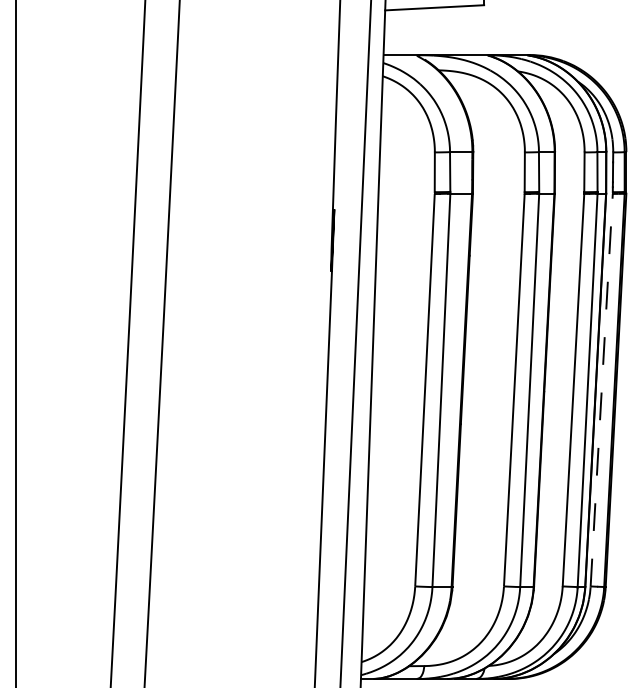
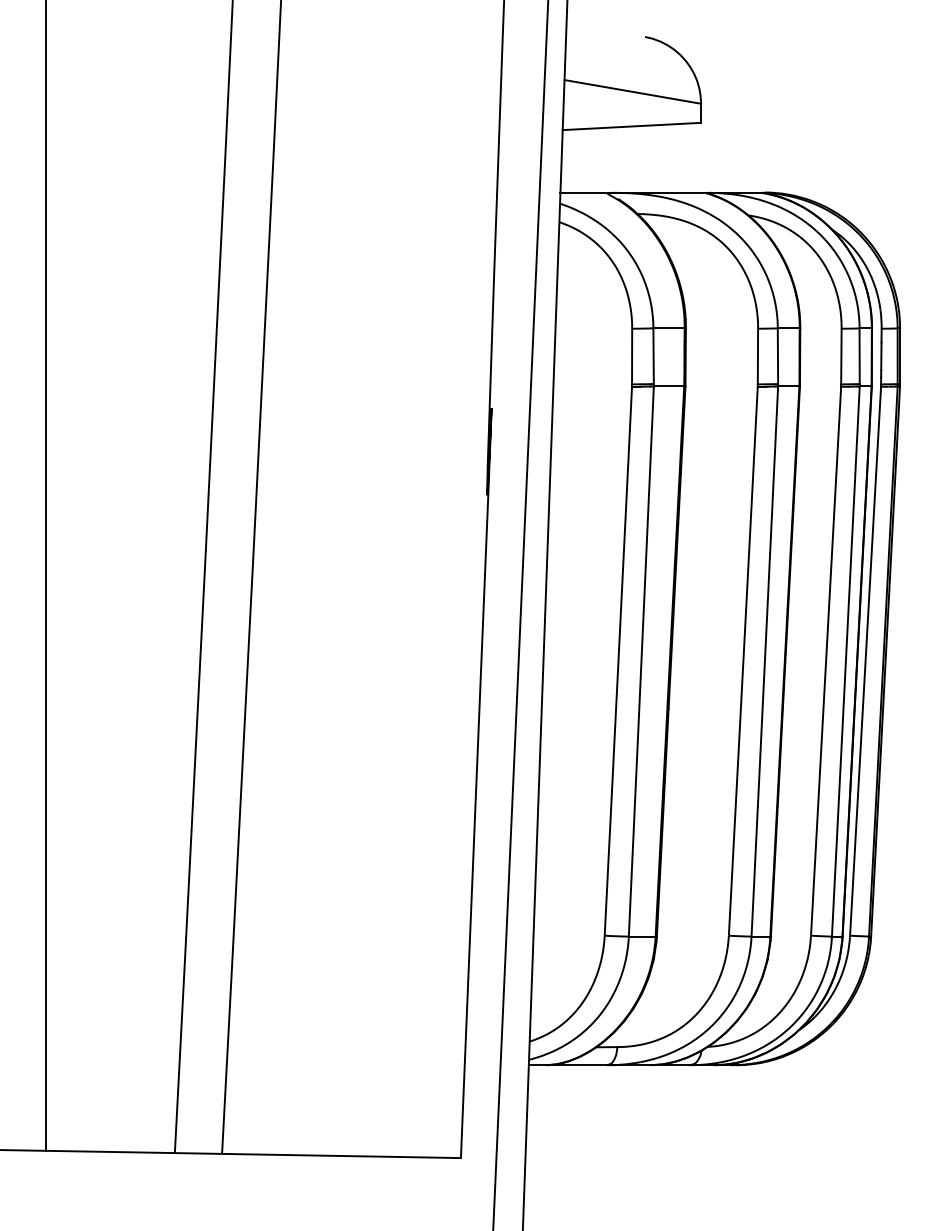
line: (601, 390) -> (865, 661), dashed -> solid

